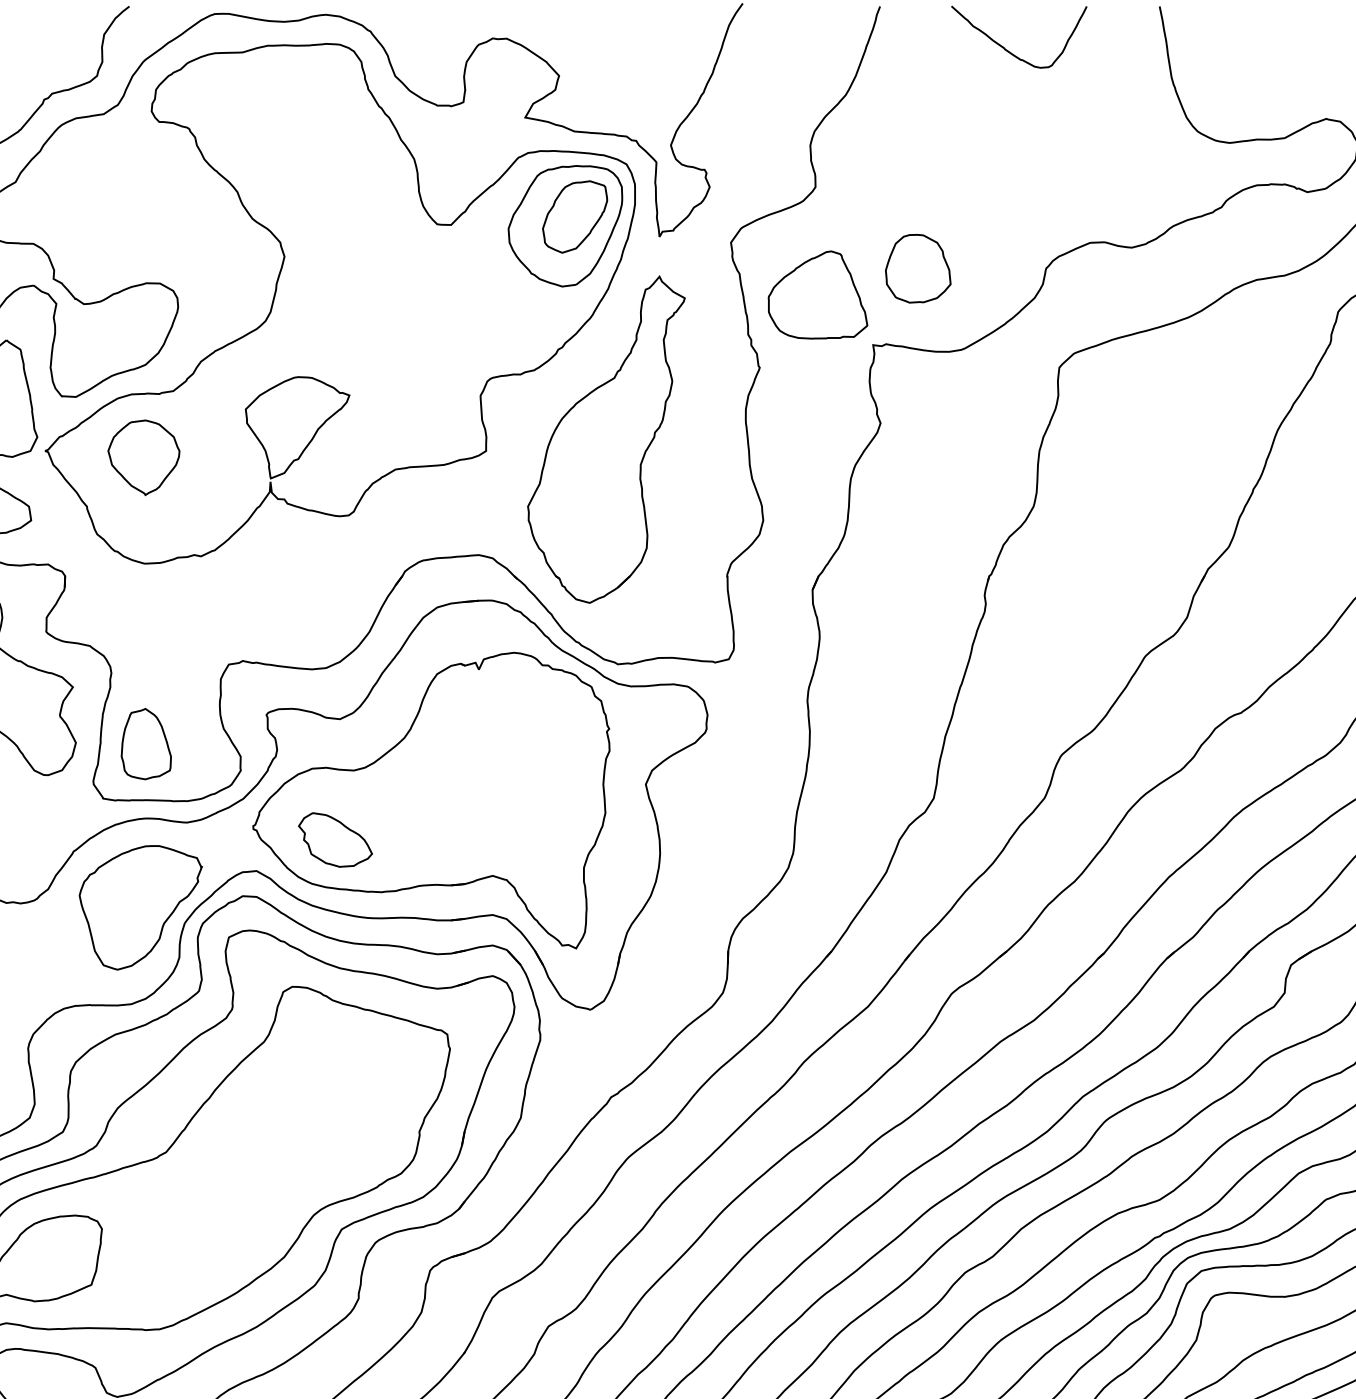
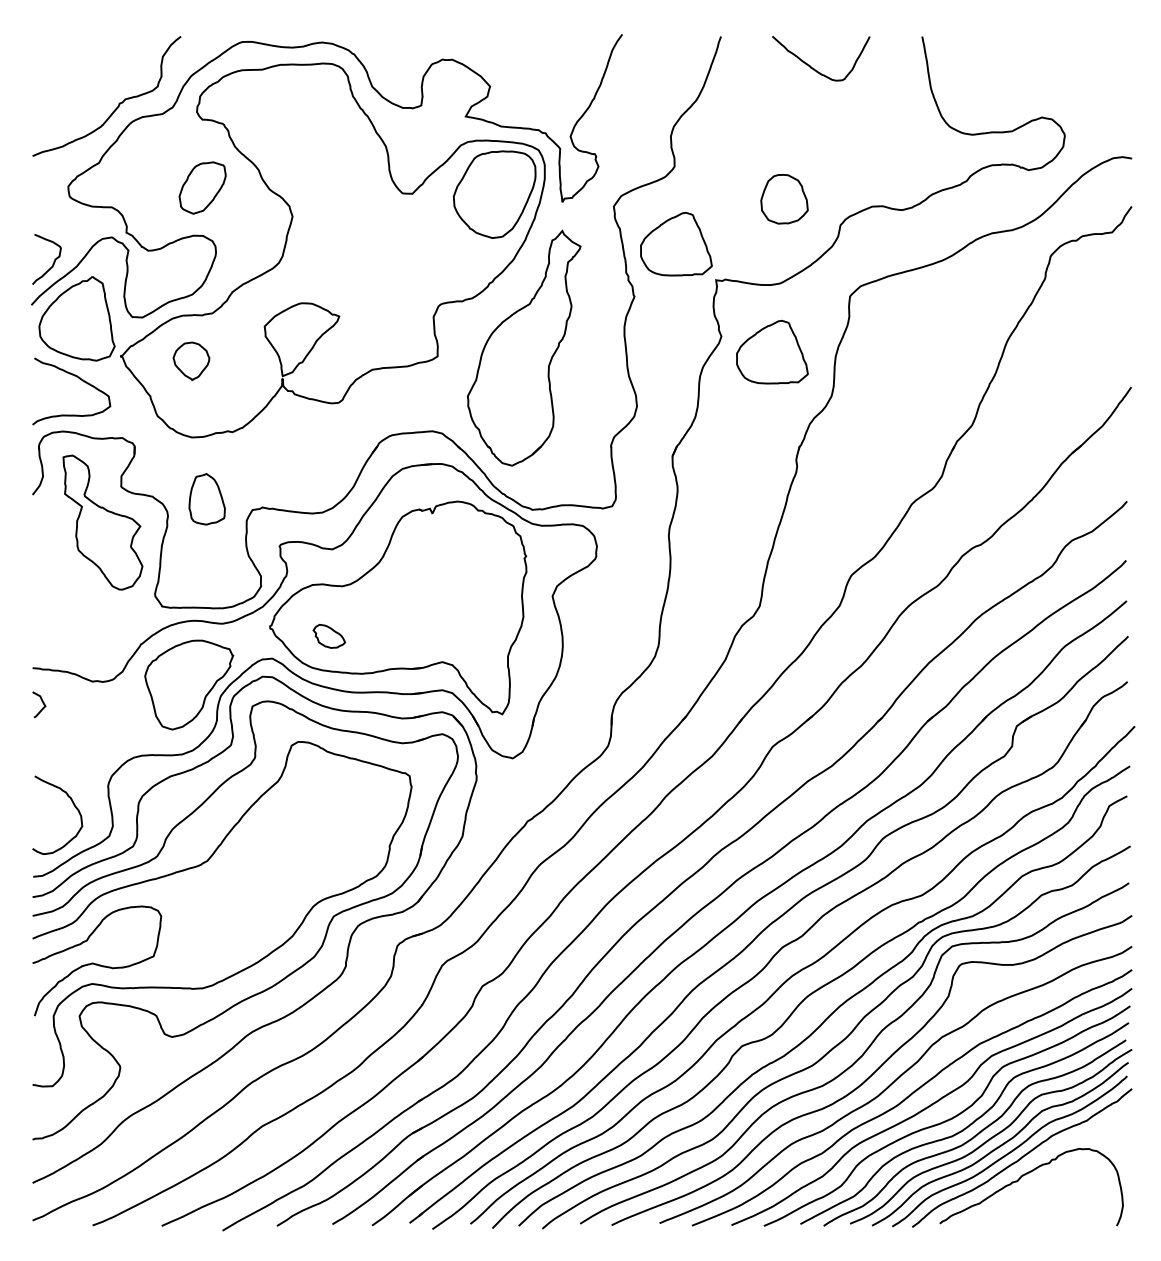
part: (574, 216) -> (202, 187), moved
part: (918, 269) -> (784, 199), moved
part: (951, 445) -> (772, 352), added
part: (144, 458) -> (191, 361), size x0.7
part: (145, 744) -> (206, 499), moved
part: (335, 840) -> (329, 636), size x0.6

